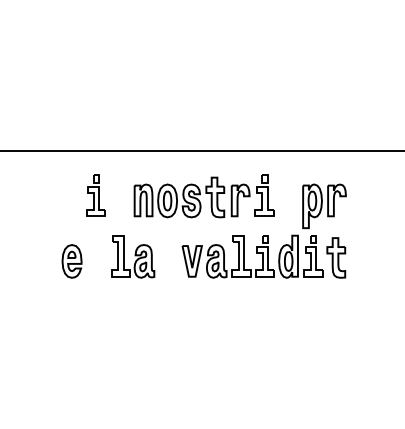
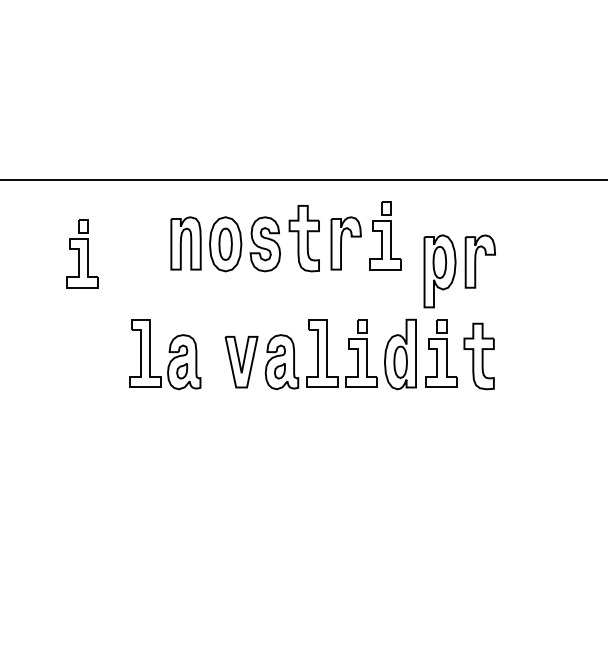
part: (203, 196) -> (284, 236), moved
part: (133, 256) -> (166, 354), moved
part: (71, 261) -> (42, 362), removed

